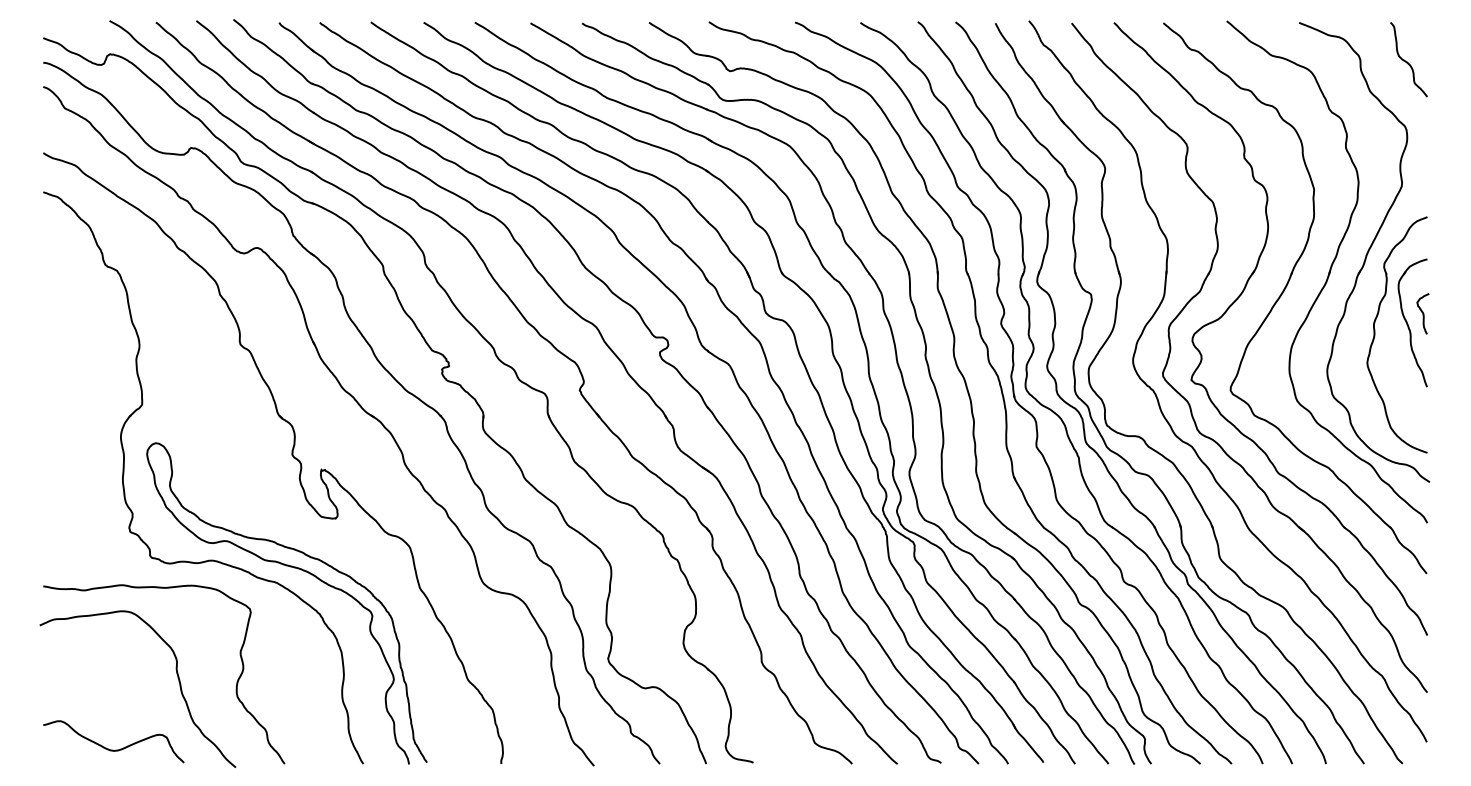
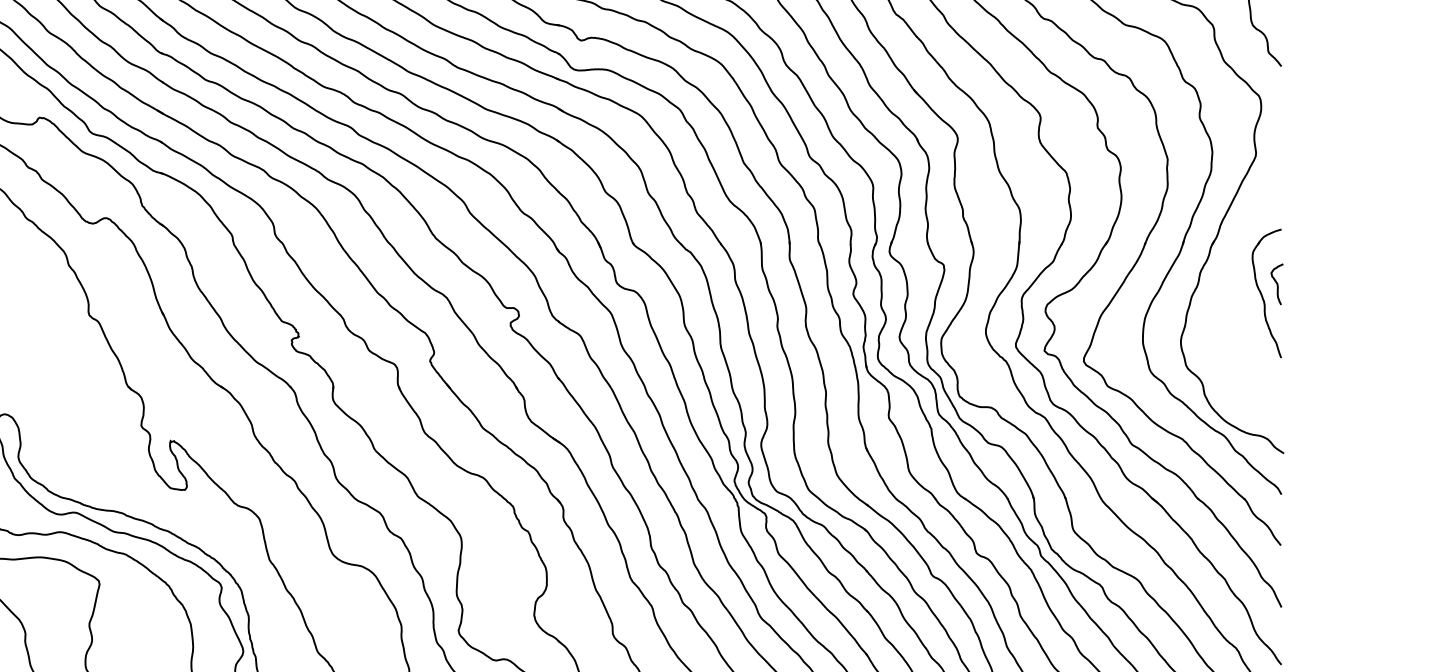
part: (1375, 334) -> (1229, 305), removed

